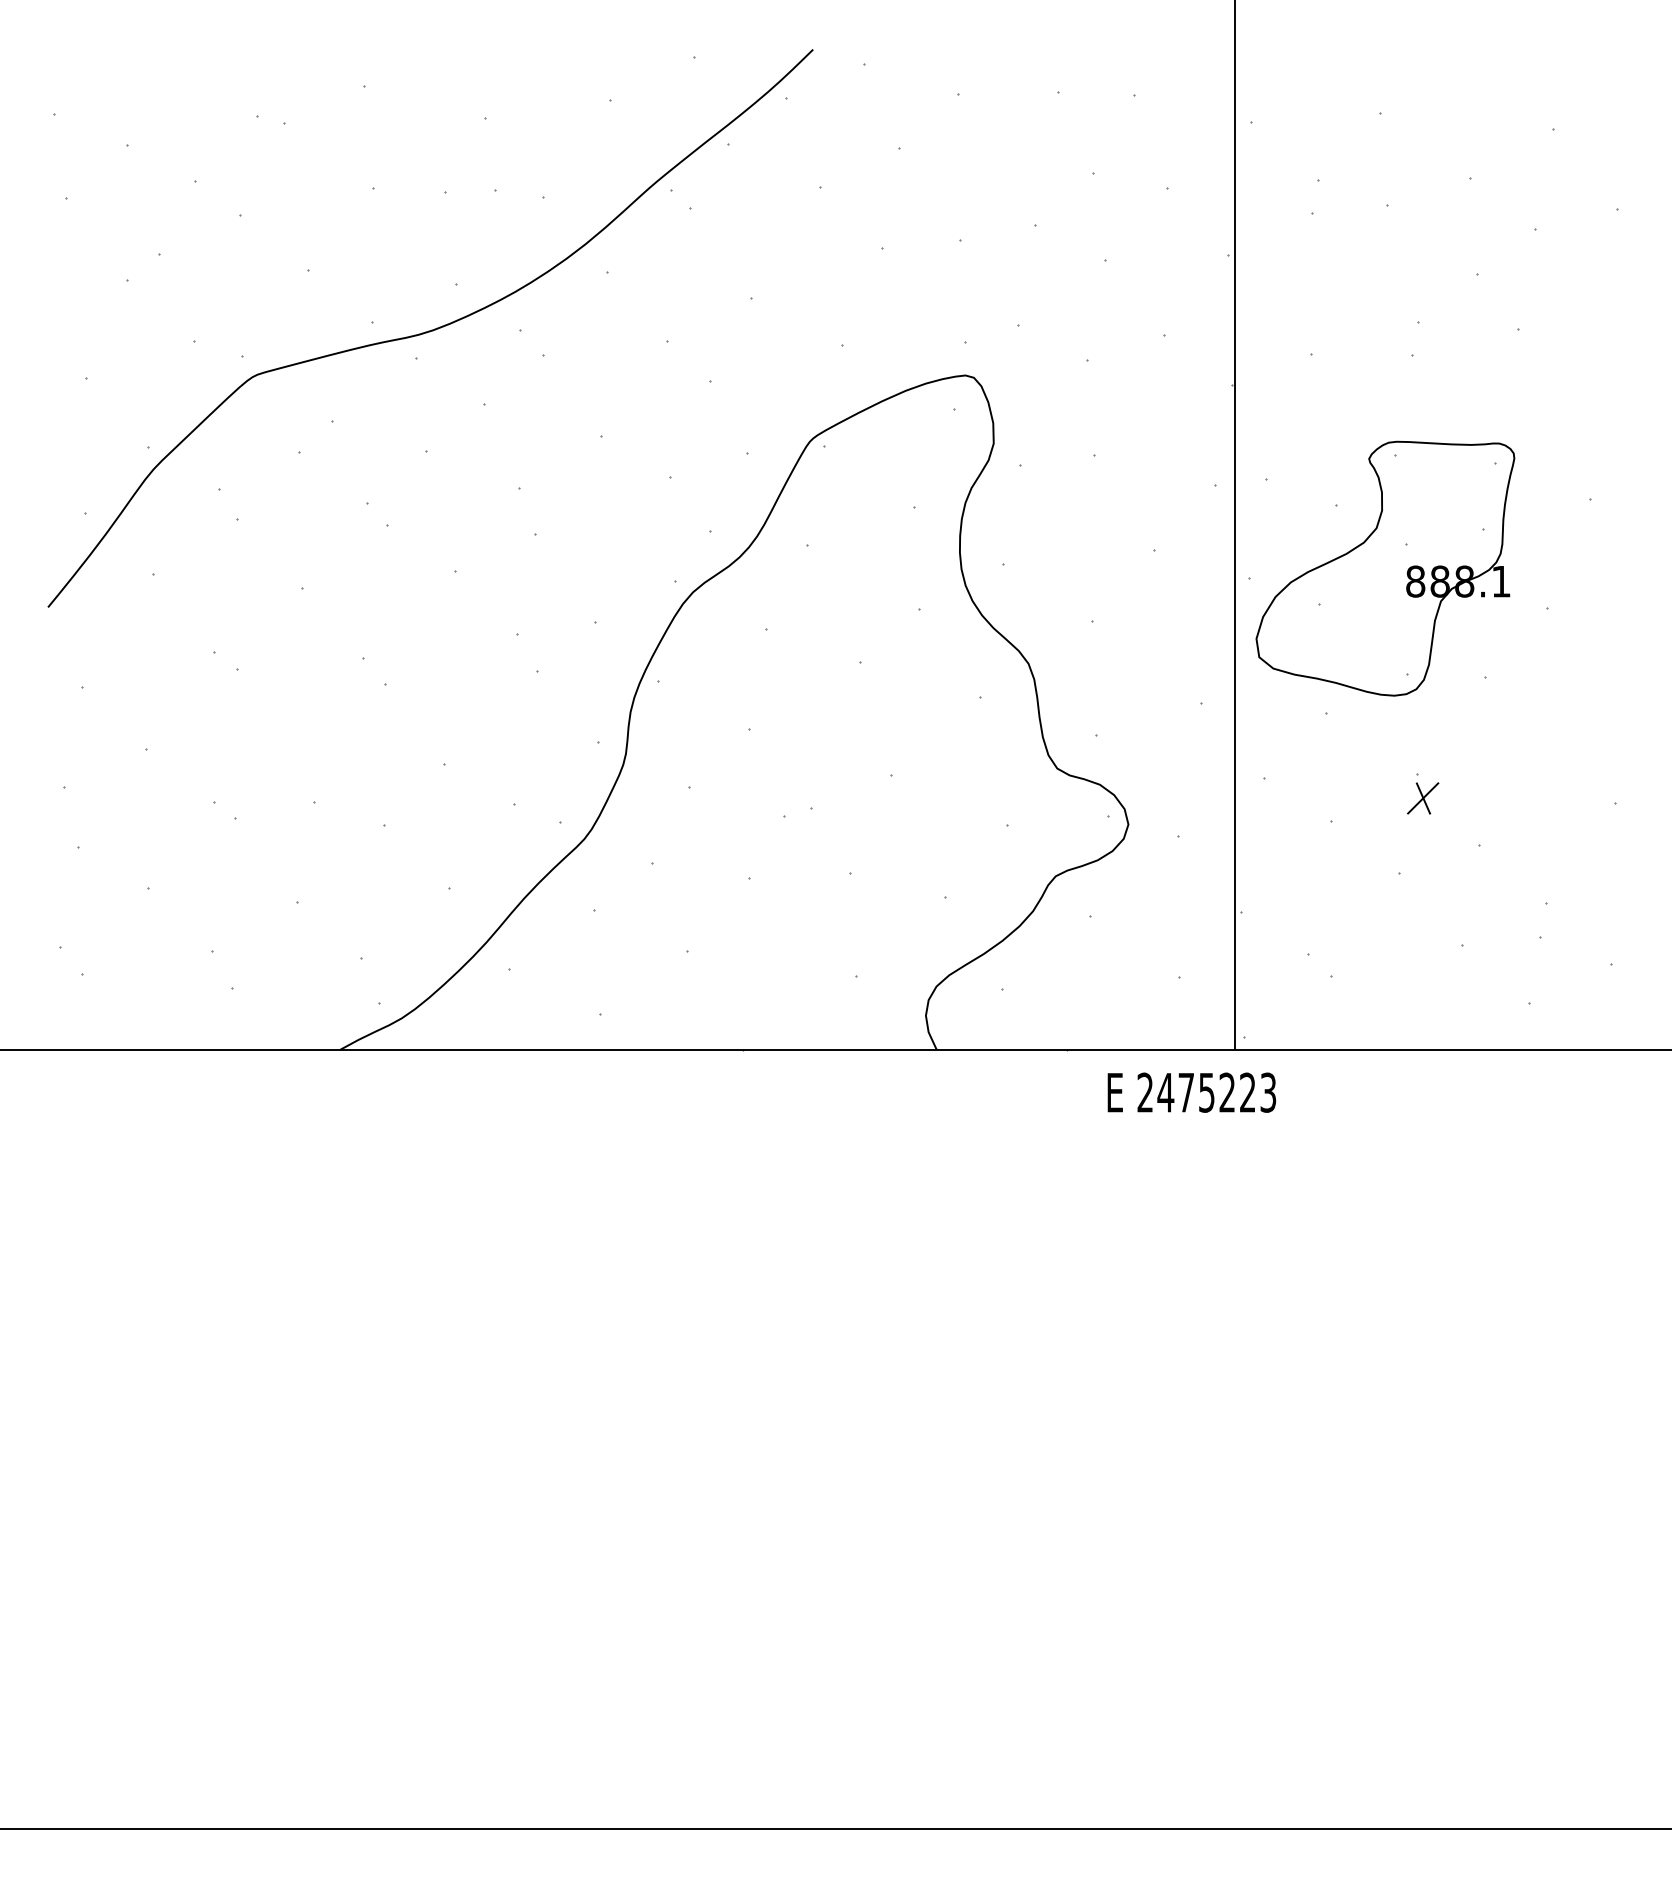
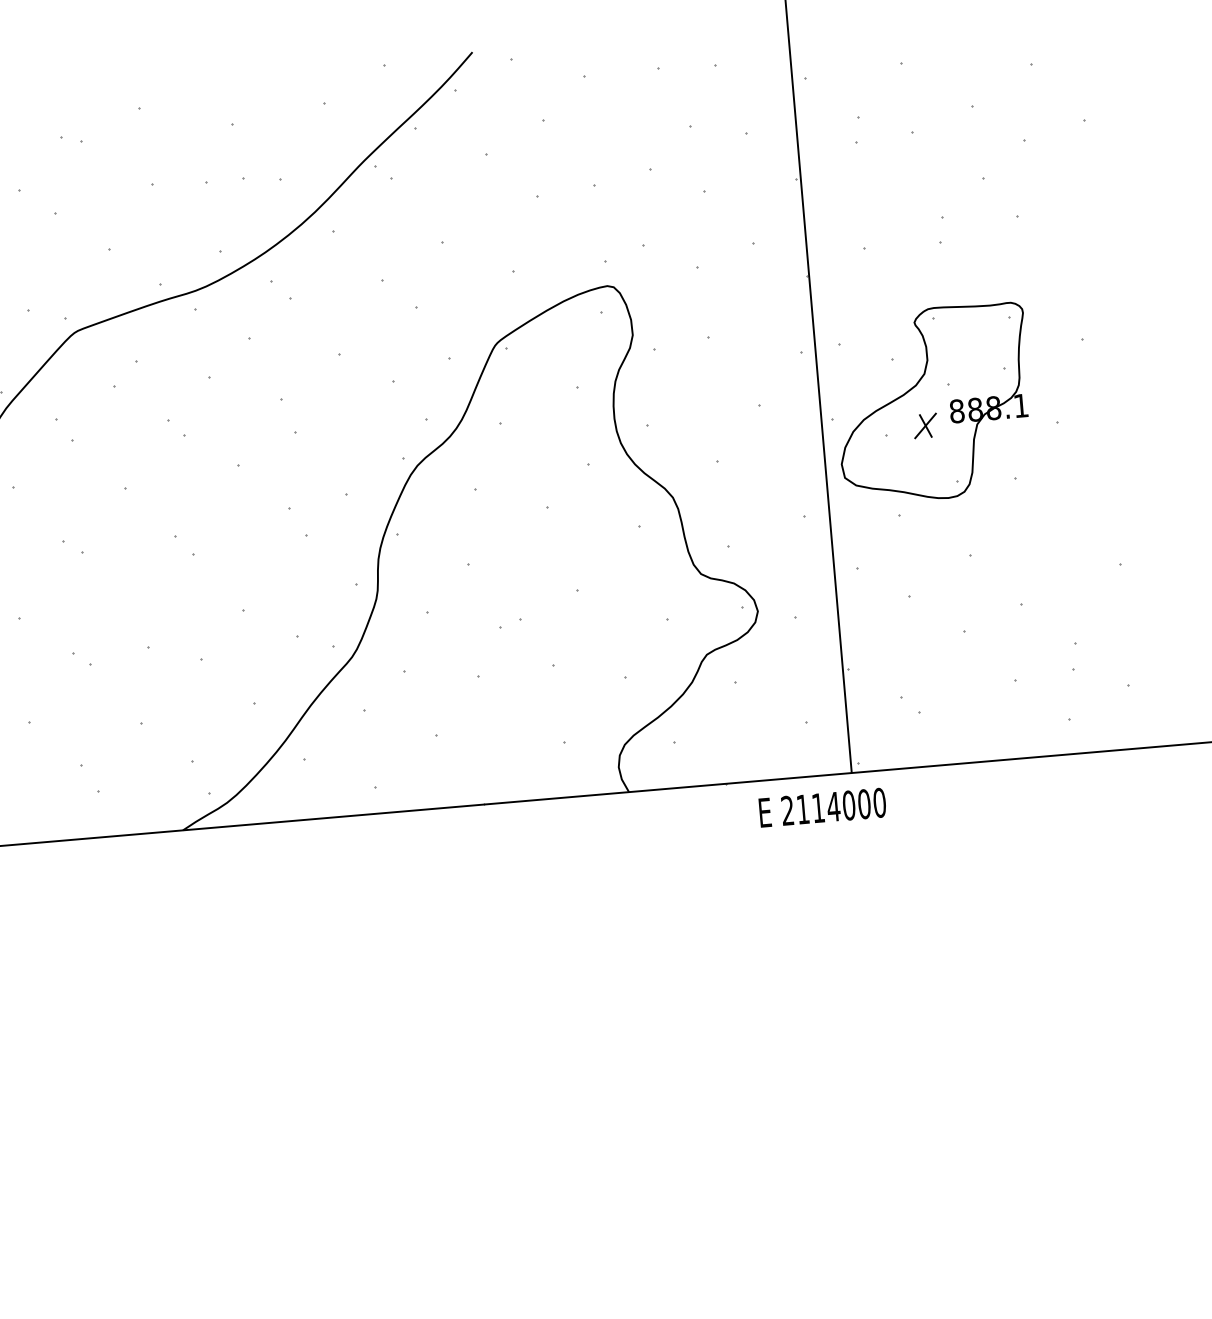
part: (1423, 798) -> (925, 425), moved
text: (1216, 1092) -> (840, 806), 2475223 -> 2114000

